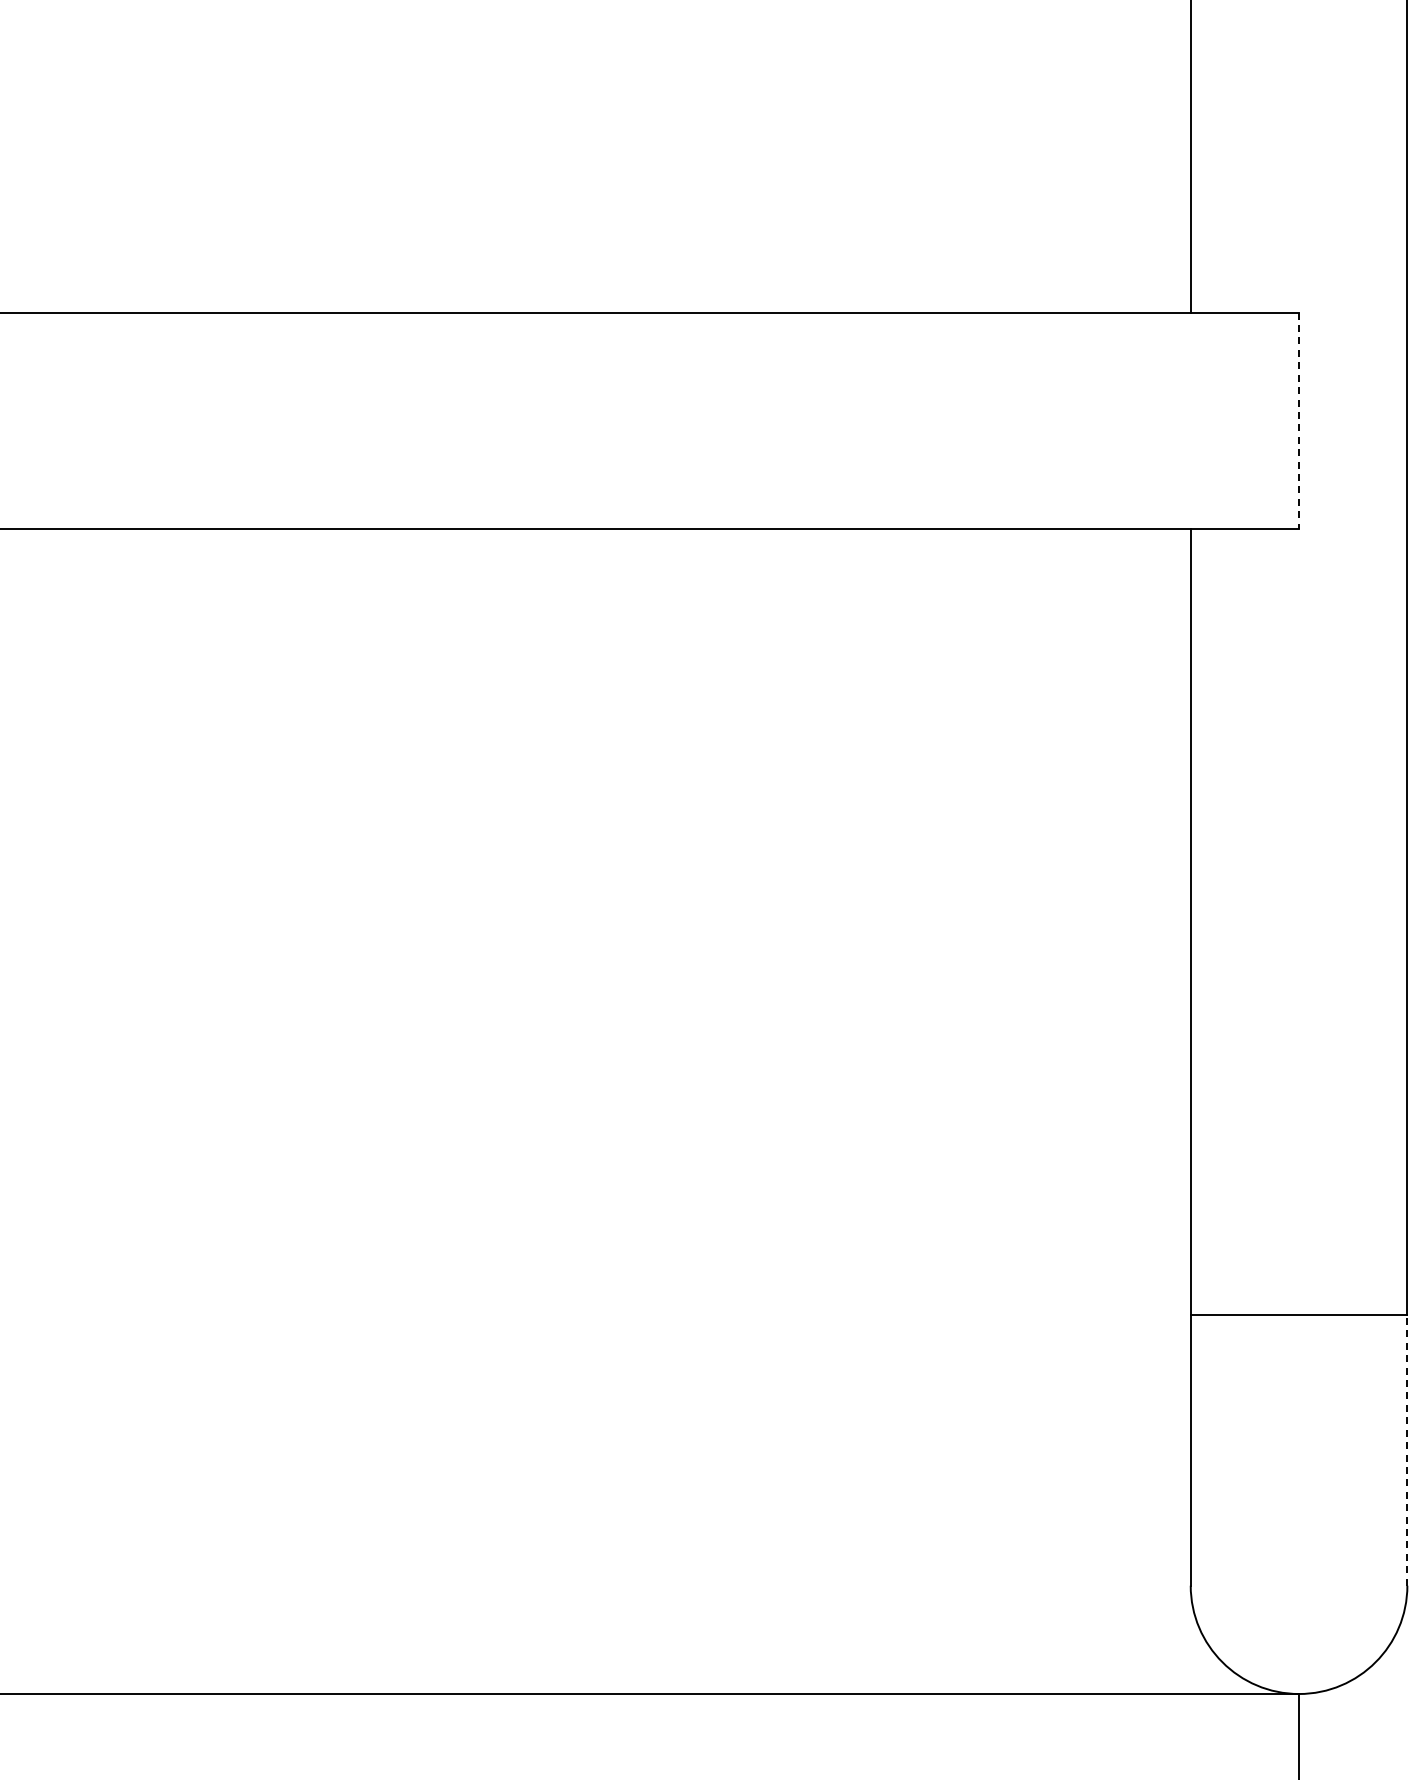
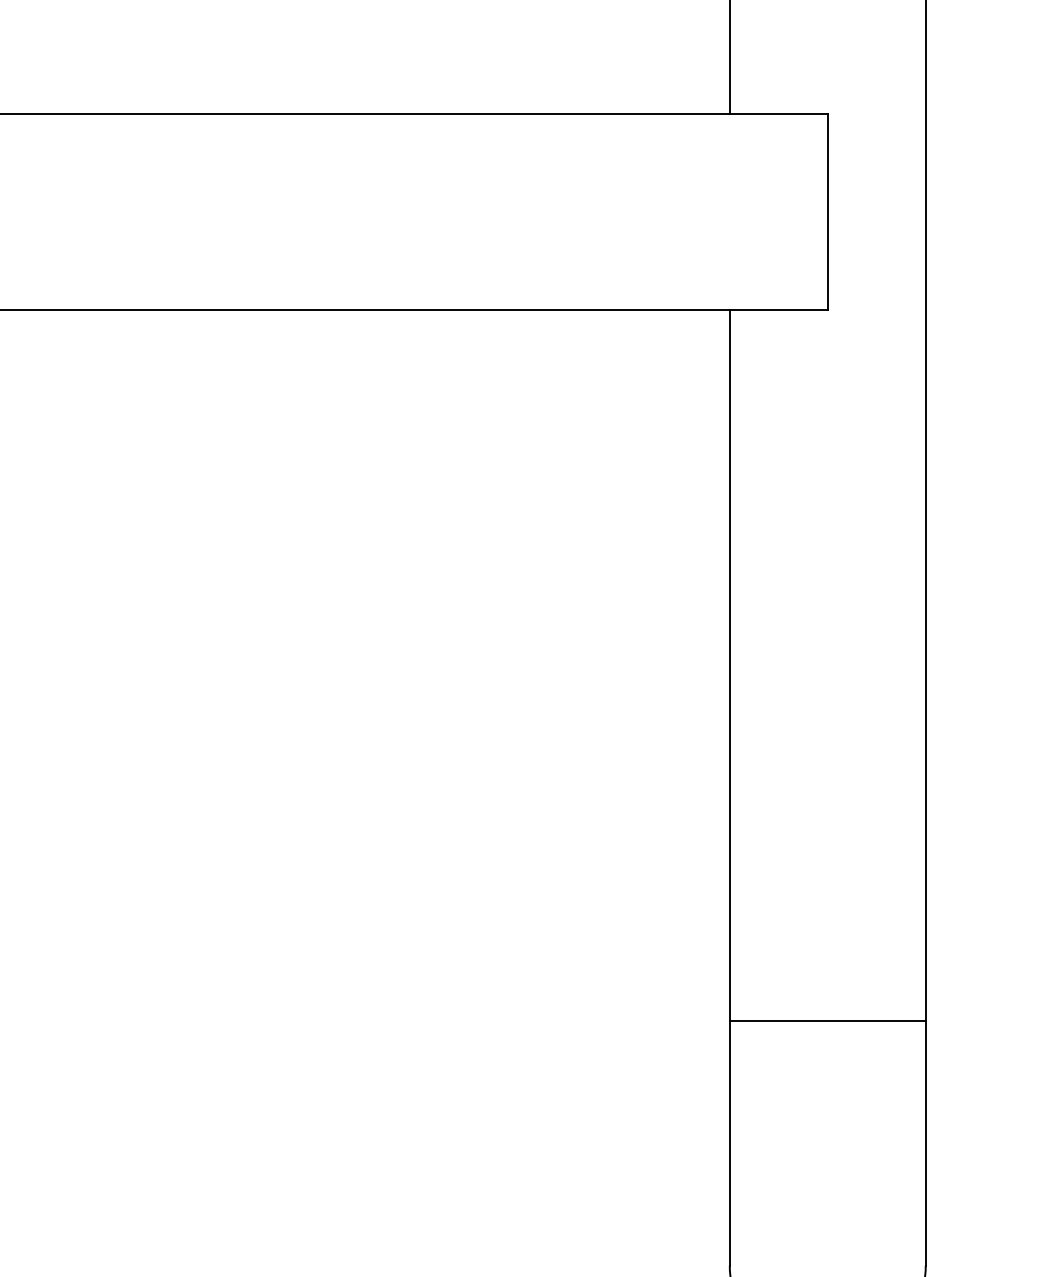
line: (1299, 421) -> (828, 212), dashed -> solid
line: (1407, 1449) -> (925, 1142), dashed -> solid

